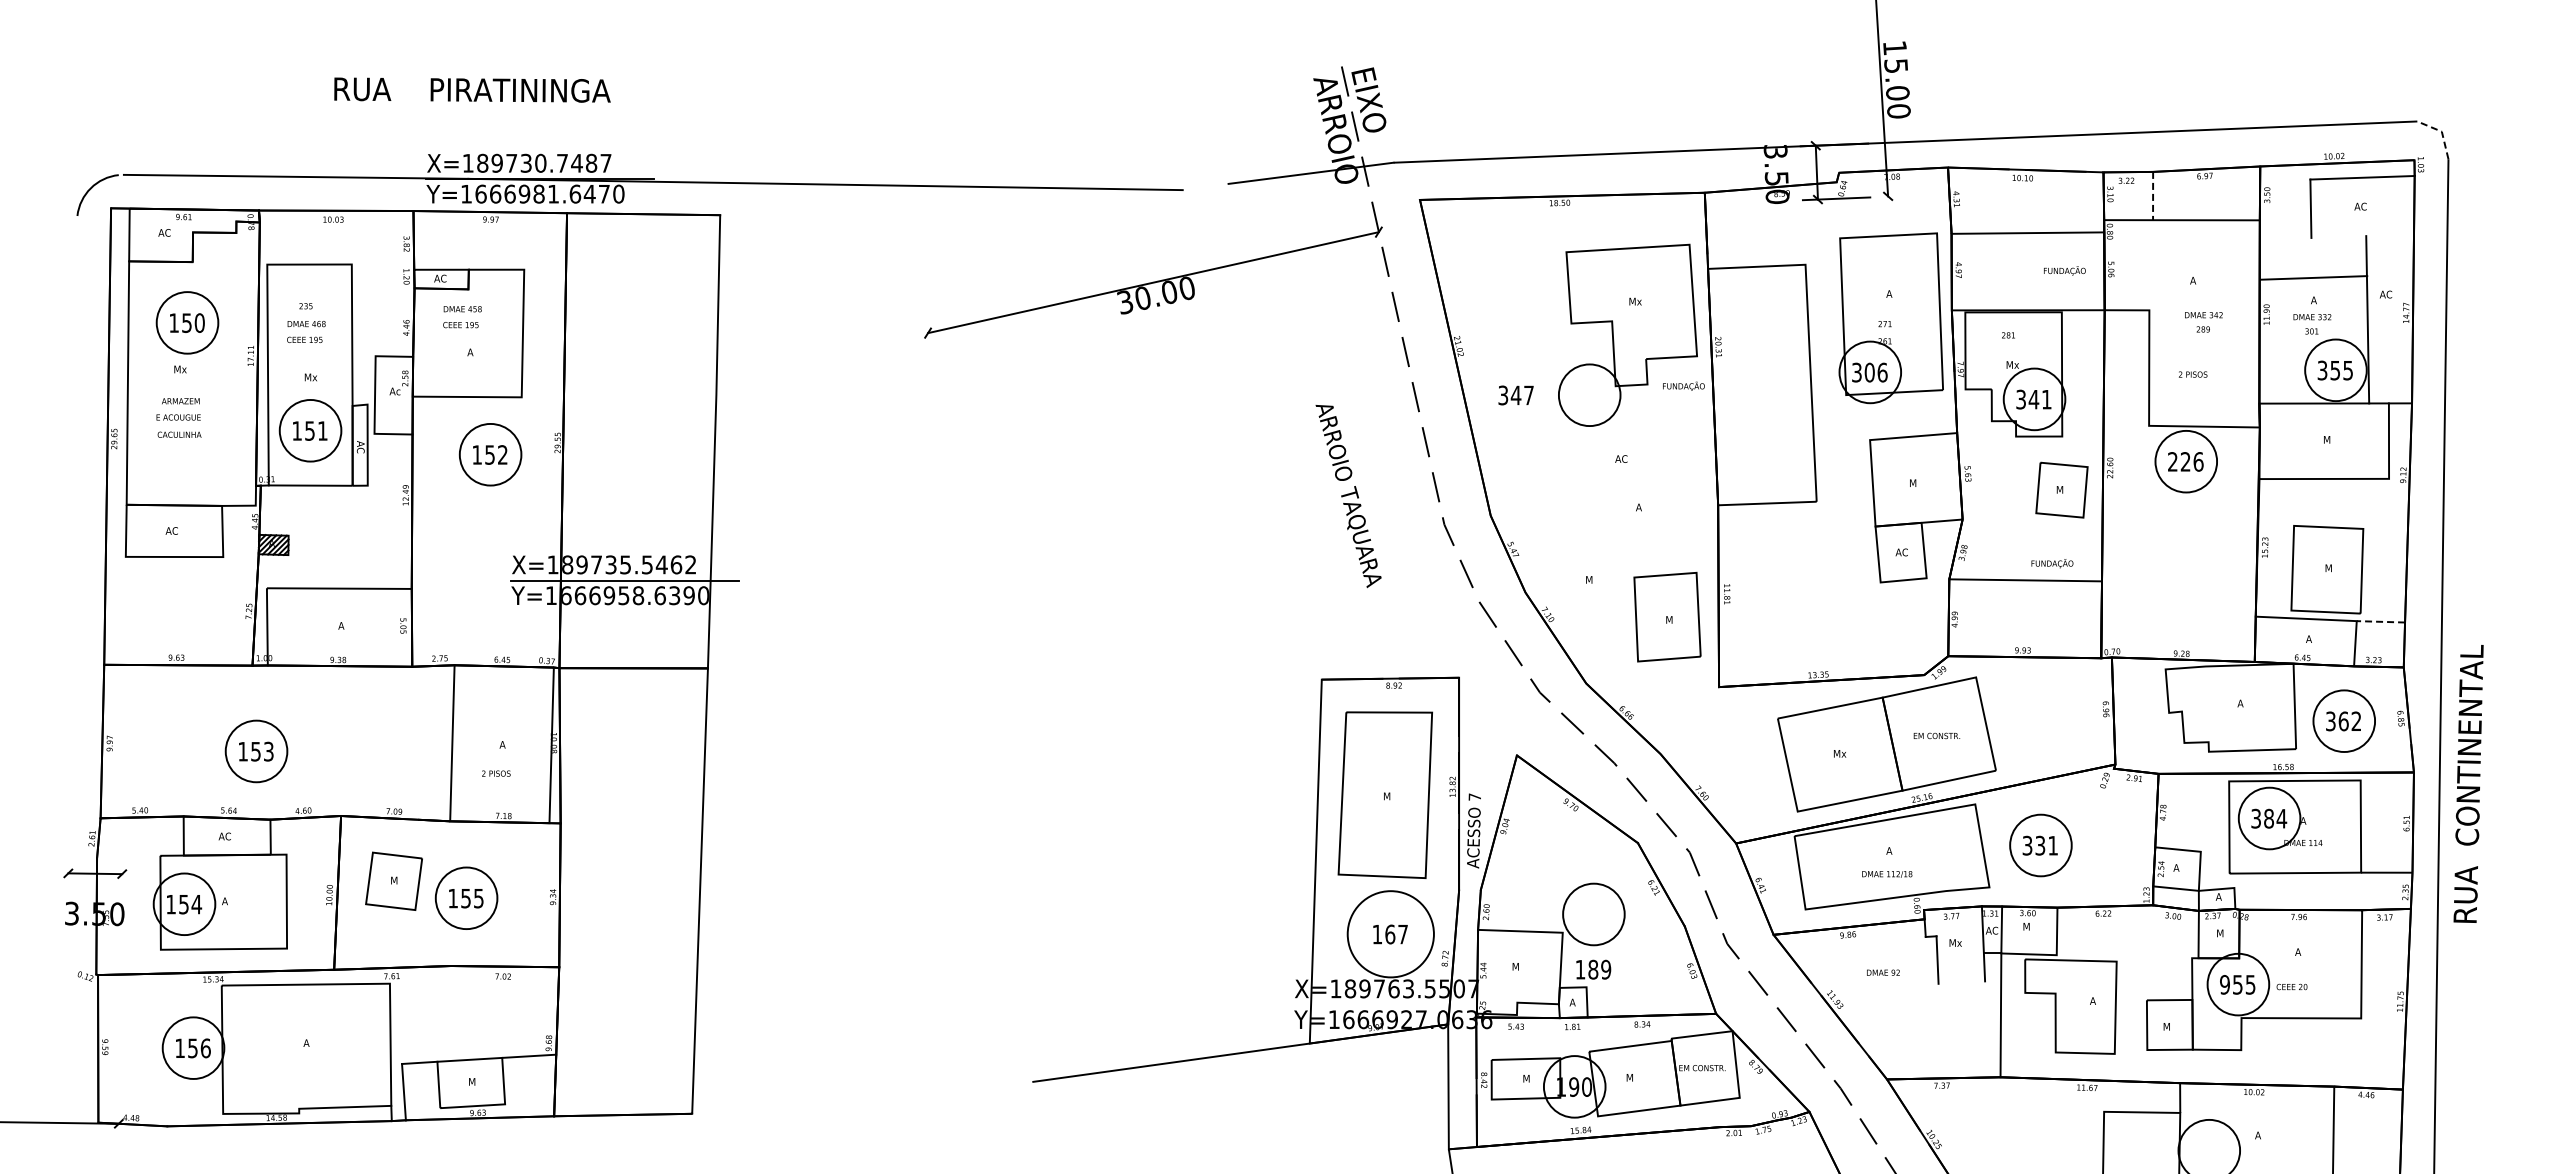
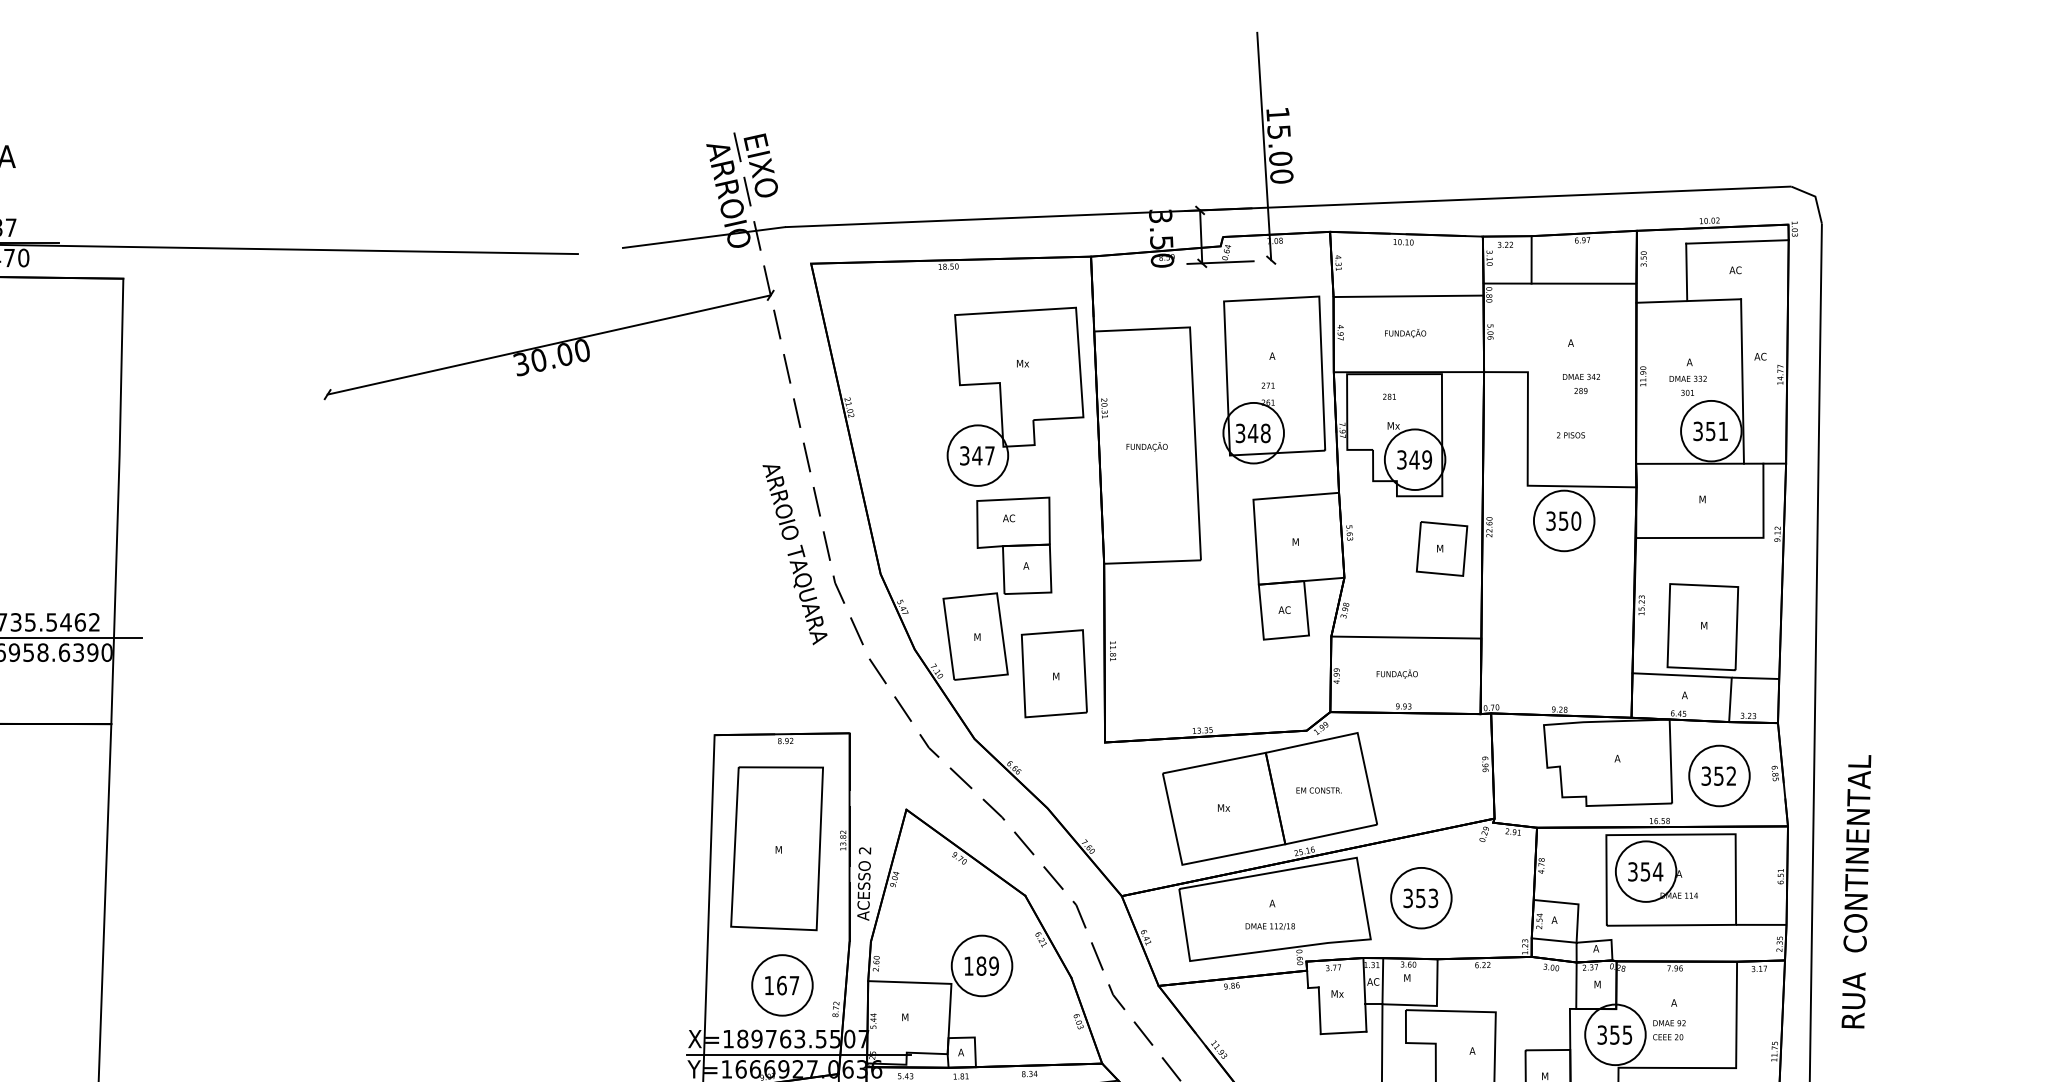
line: (2441, 131) -> (1815, 196), dashed -> solid
line: (2153, 196) -> (1532, 260), dashed -> solid
text: (2064, 270) -> (1405, 333), moved
line: (2313, 277) -> (1688, 300), moved
text: (2347, 370) -> (1722, 431), 355 -> 351
text: (1875, 372) -> (1258, 433), 306 -> 348
text: (1683, 385) -> (1146, 446), moved
text: (1515, 395) -> (976, 455), moved
text: (2046, 399) -> (1426, 459), 341 -> 349
text: (2185, 461) -> (1563, 520), 226 -> 350
text: (1348, 496) -> (794, 555), moved
part: (1609, 530) -> (997, 588), added
text: (2052, 563) -> (1397, 674), moved
line: (2380, 621) -> (1755, 678), dashed -> solid
text: (2343, 721) -> (1718, 776), 362 -> 352
text: (2468, 783) -> (1856, 891), moved
text: (1474, 796) -> (864, 850), 7 -> 2
text: (2268, 818) -> (1645, 871), 384 -> 354
text: (2046, 845) -> (1426, 898), 331 -> 353
circle: (1390, 934) -> (782, 985), size x0.71
text: (1593, 969) -> (981, 965), moved
text: (1883, 972) -> (1669, 1022), moved
line: (1961, 982) -> (1343, 1032), added
text: (2224, 984) -> (1601, 1034), 955 -> 355
line: (1407, 1004) -> (798, 1054), added

